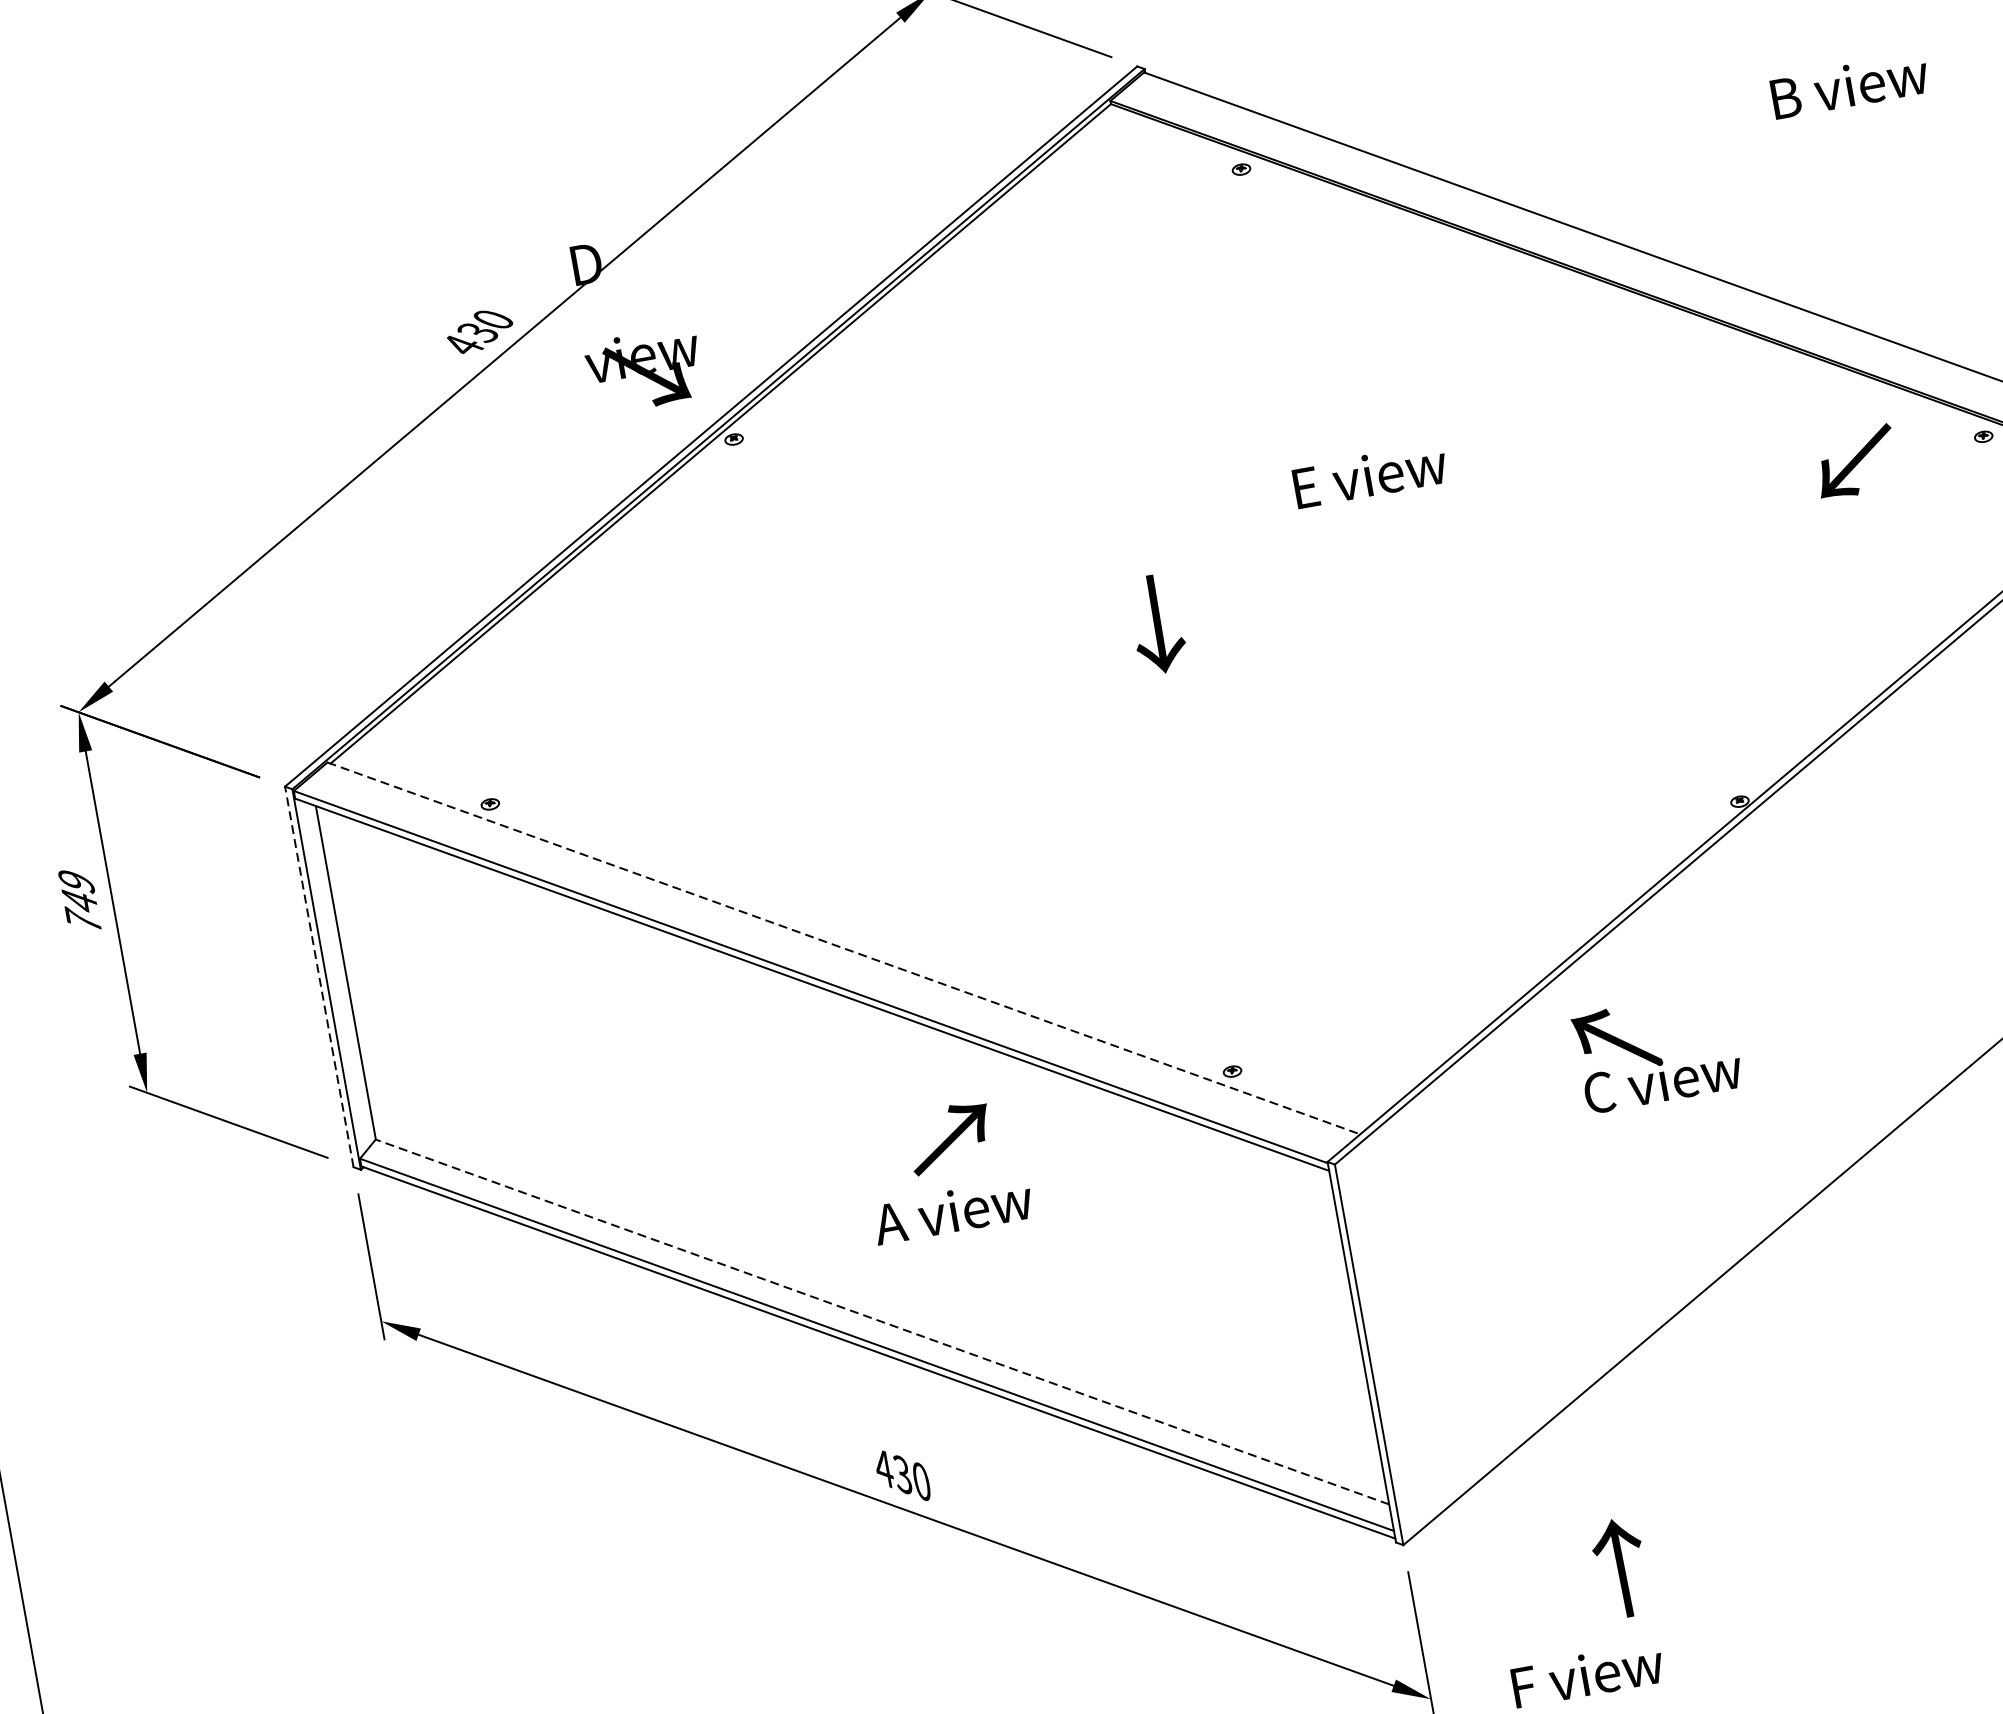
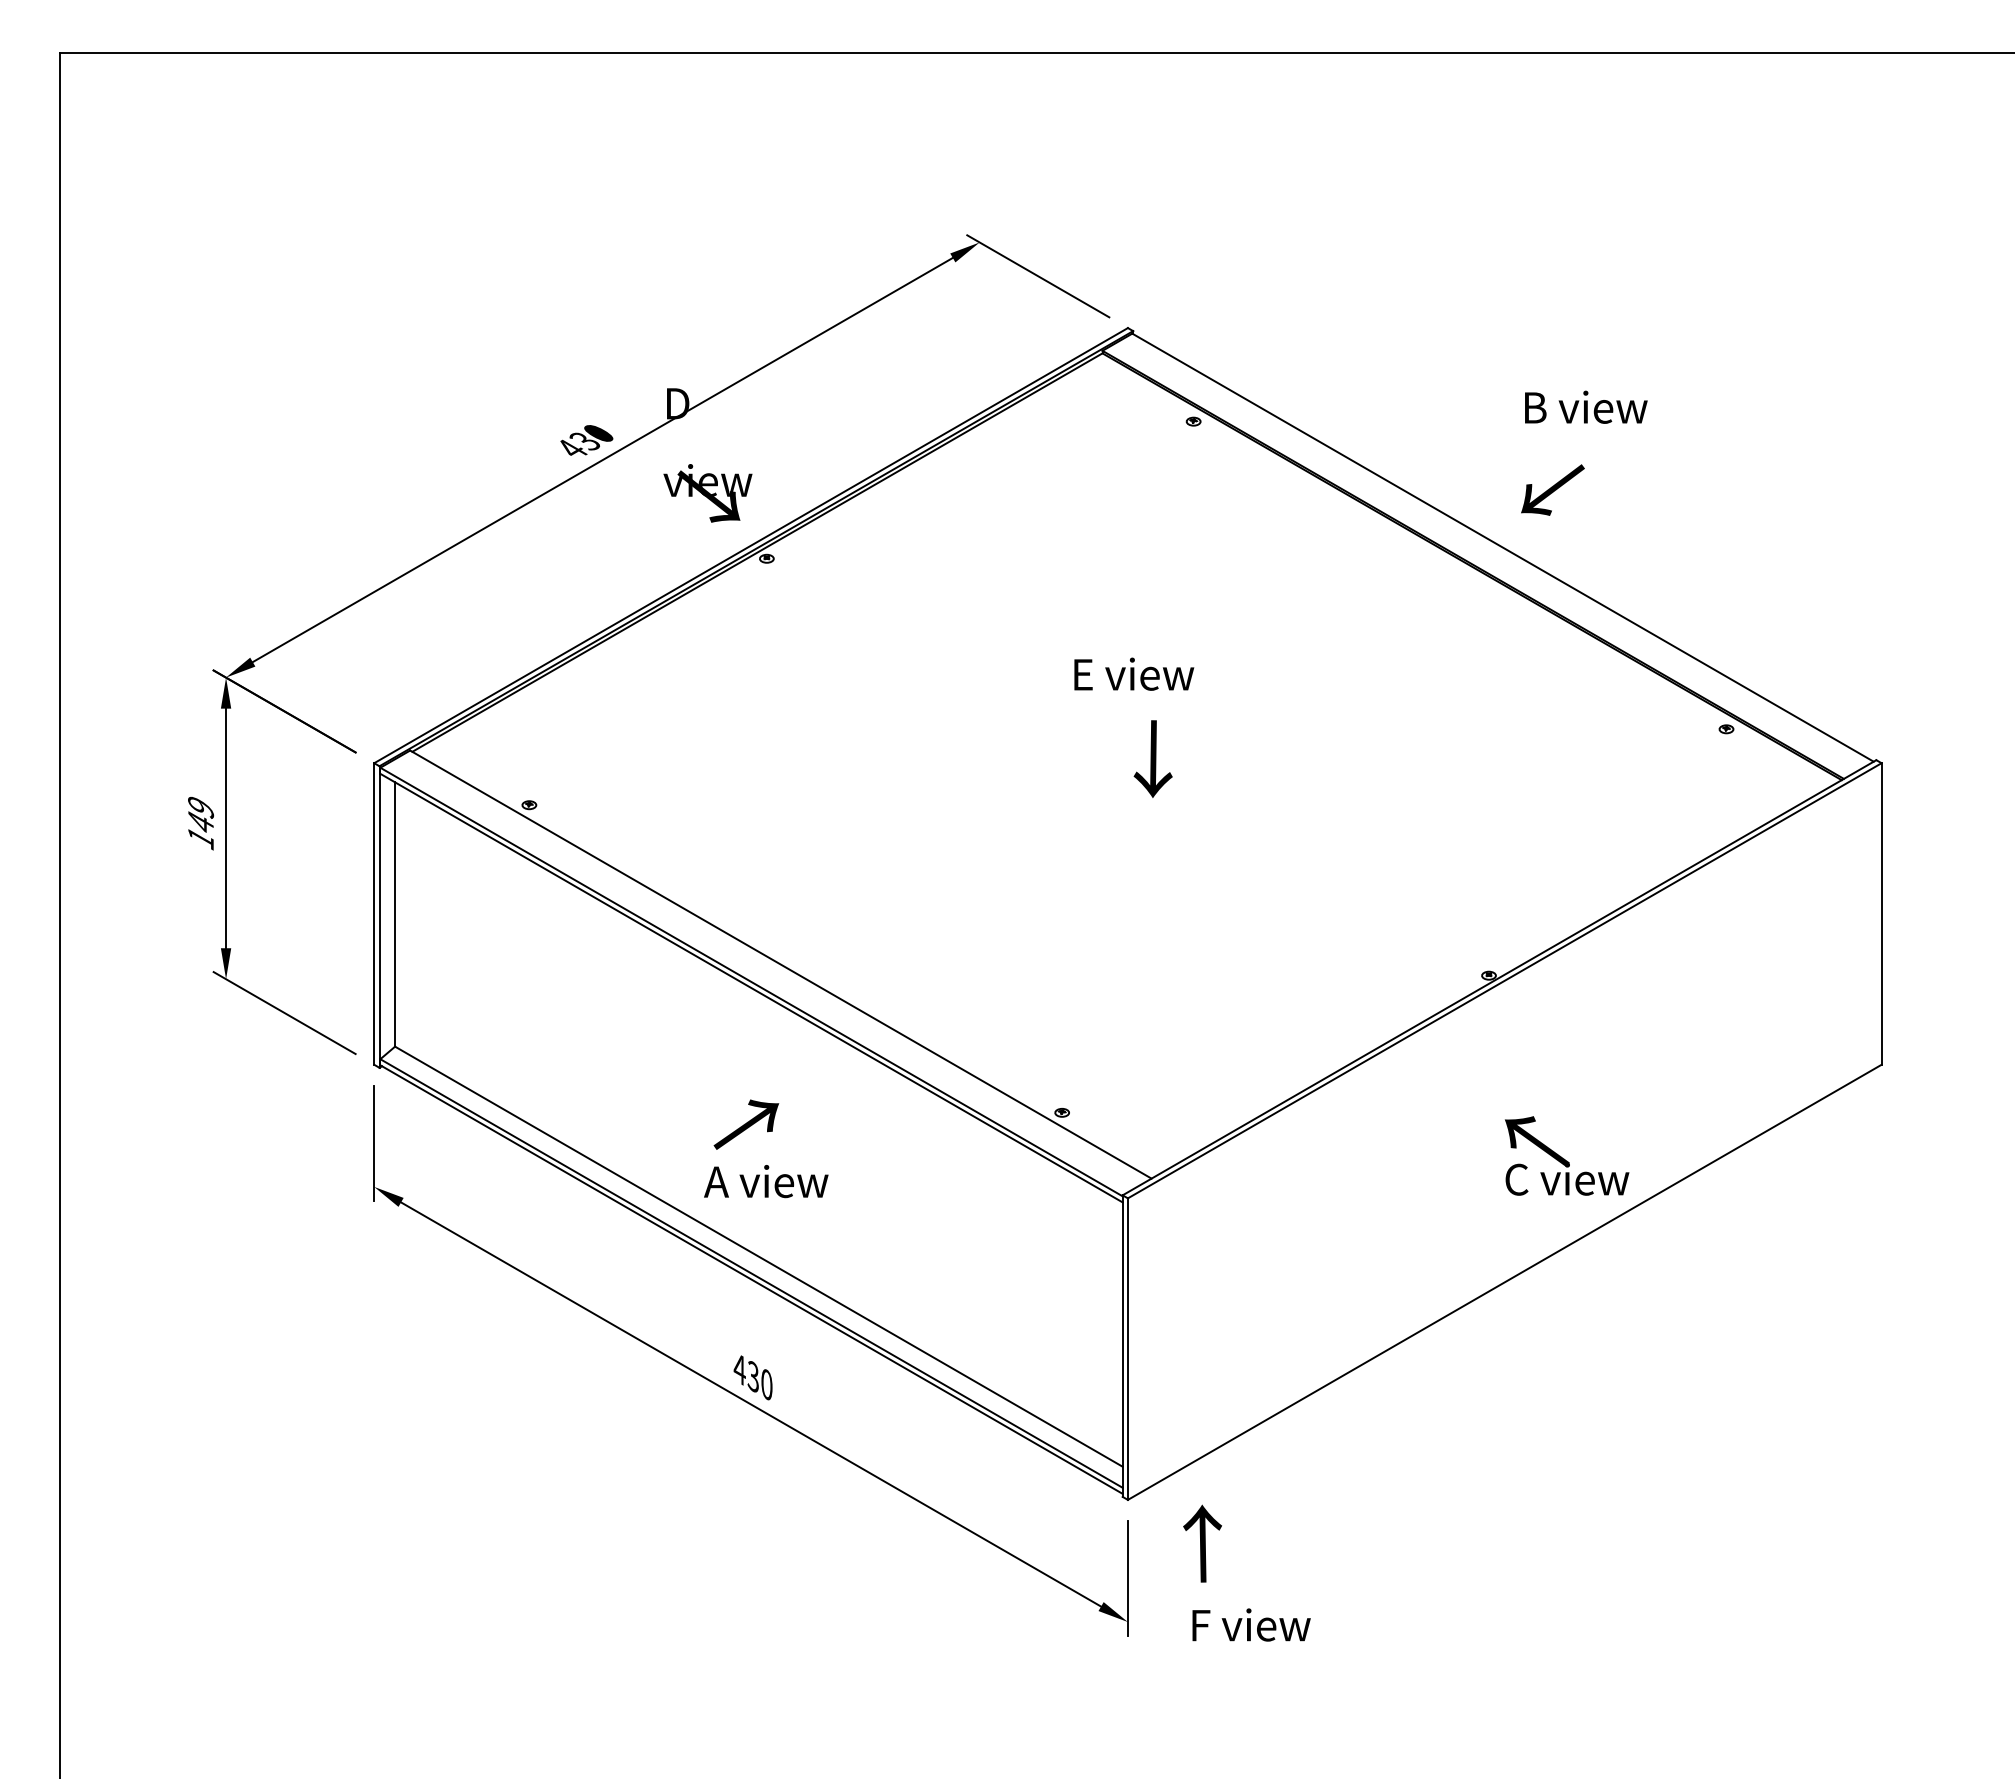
text: (1849, 84) -> (1586, 406), moved
text: (1855, 461) -> (1552, 489), moved
text: (1370, 474) -> (1134, 673), moved
text: (1156, 623) -> (1152, 758), moved
text: (82, 919) -> (200, 837), 749 -> 149
line: (844, 948) -> (781, 964), dashed -> solid
line: (319, 977) -> (374, 914), dashed -> solid
text: (1657, 1050) -> (1567, 1155), moved
text: (950, 1137) -> (746, 1124), moved
text: (953, 1211) -> (766, 1181), moved
line: (881, 1321) -> (758, 1256), dashed -> solid
text: (1620, 1568) -> (1202, 1543), moved

